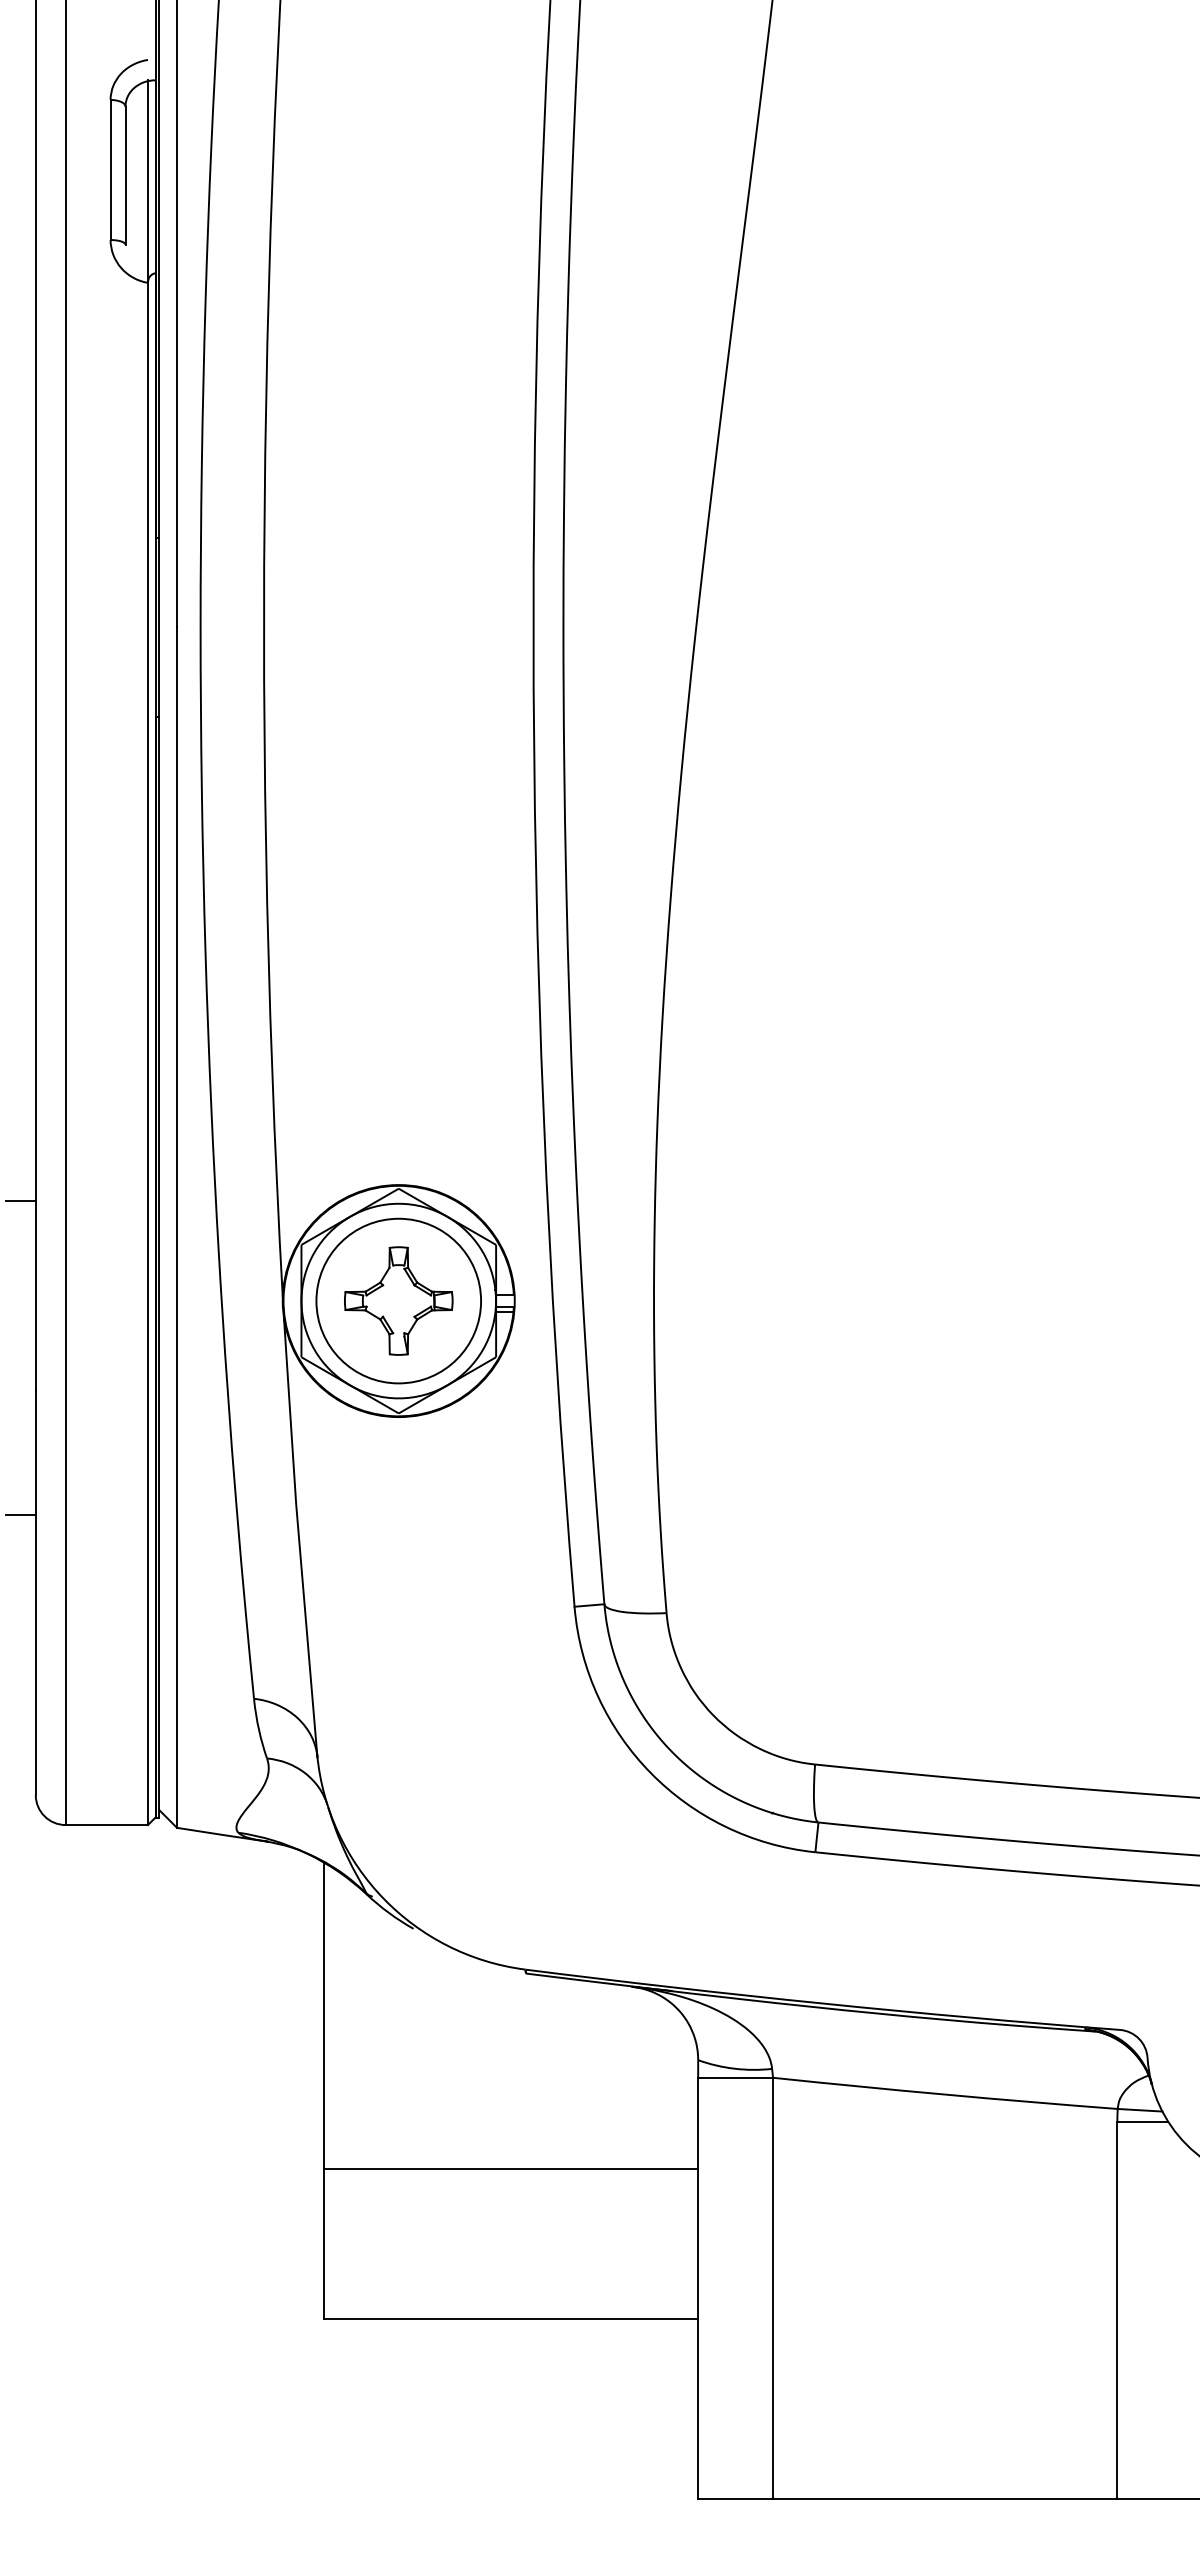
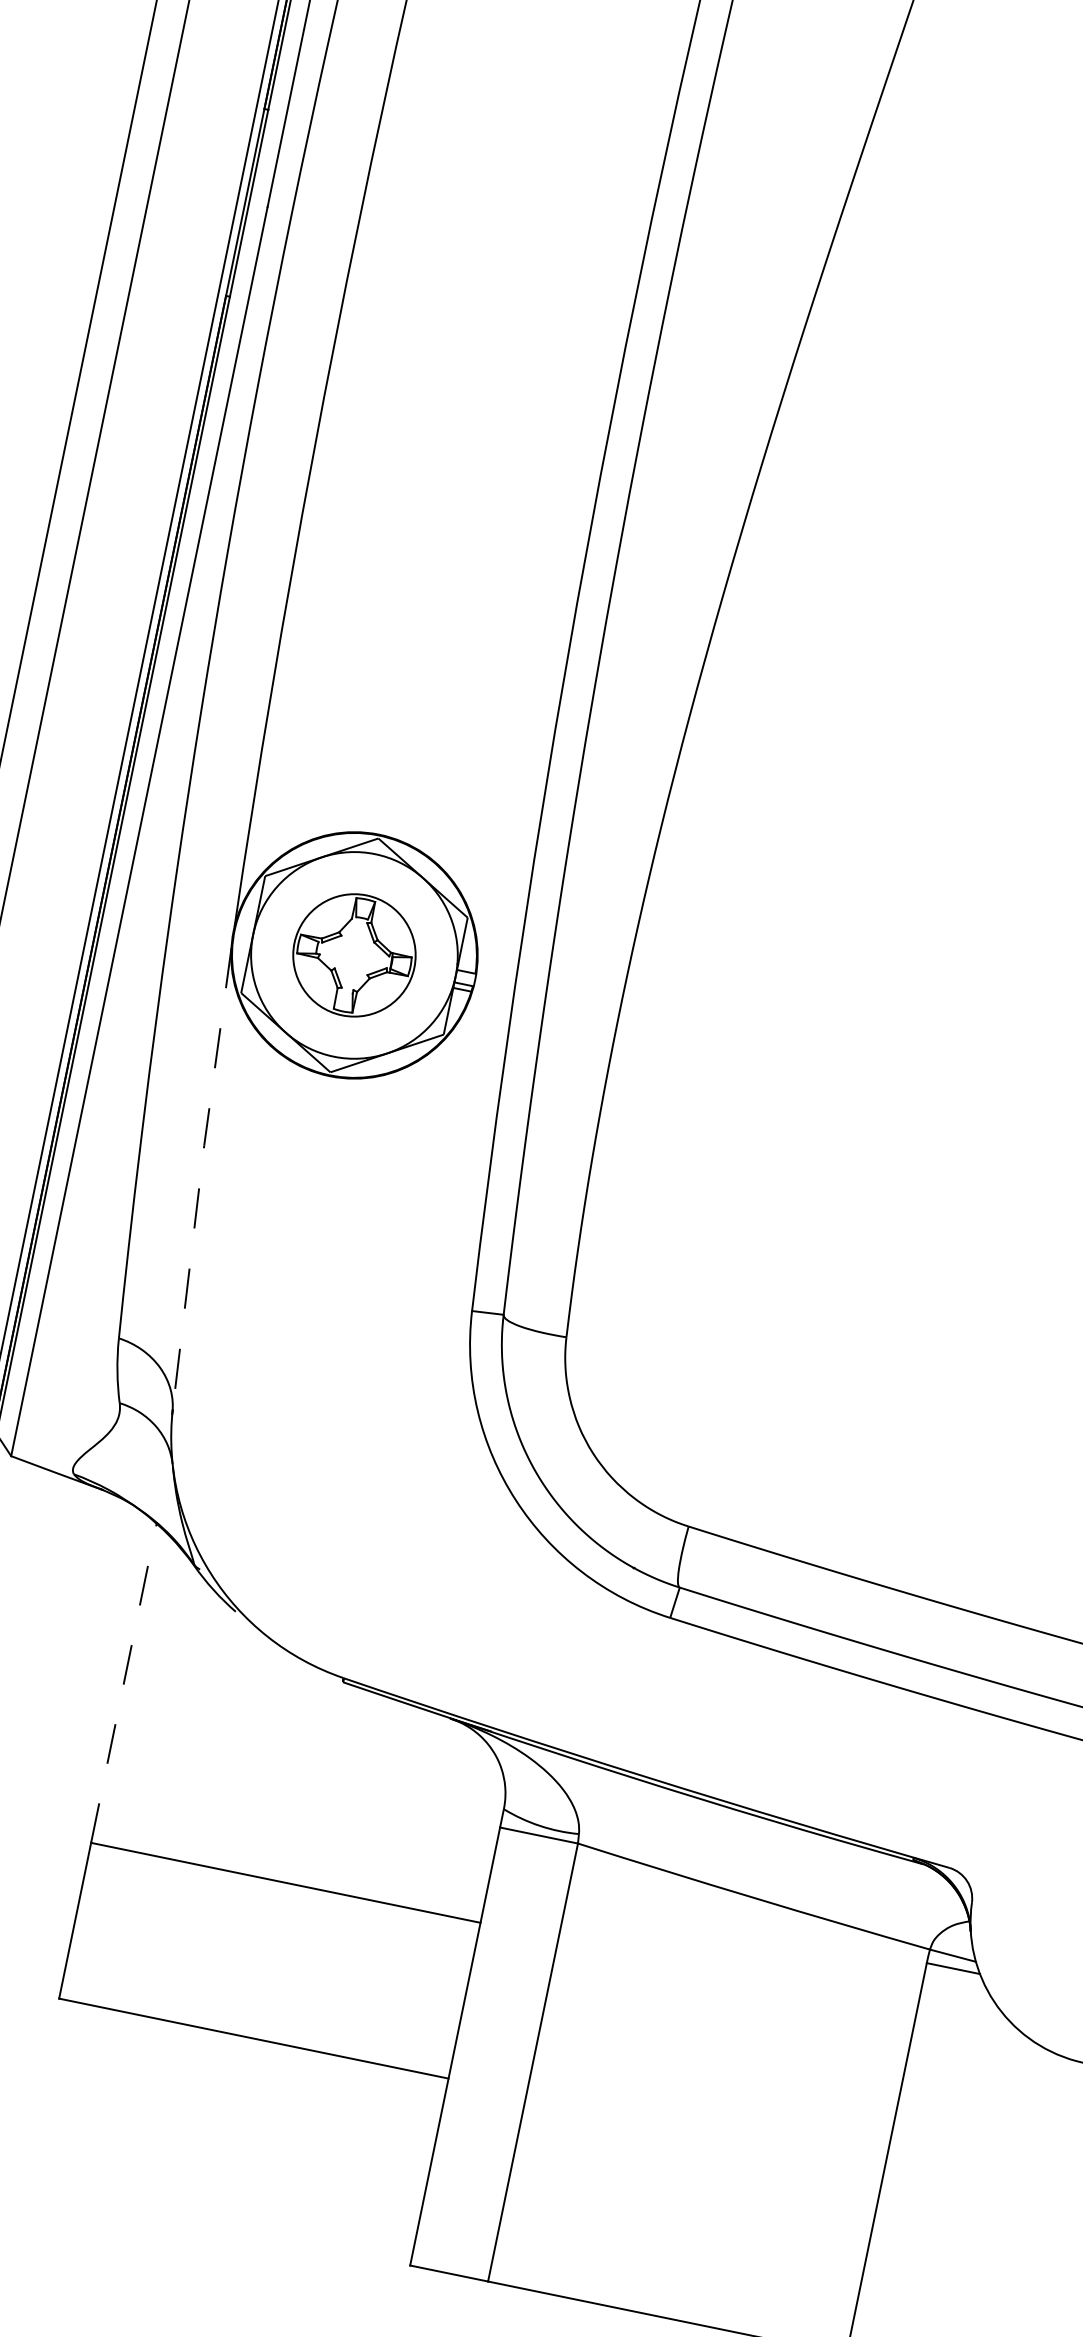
circle: (398, 1300) -> (354, 954), size x0.7
line: (298, 1535) -> (200, 1177), solid -> dashed
line: (323, 2015) -> (123, 1682), solid -> dashed

